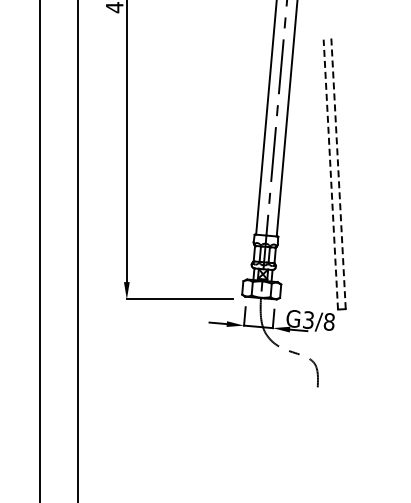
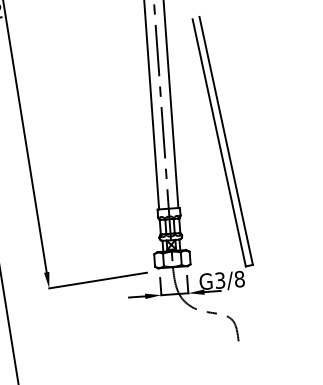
line: (338, 173) -> (226, 140), dashed -> solid
line: (330, 174) -> (218, 142), dashed -> solid

